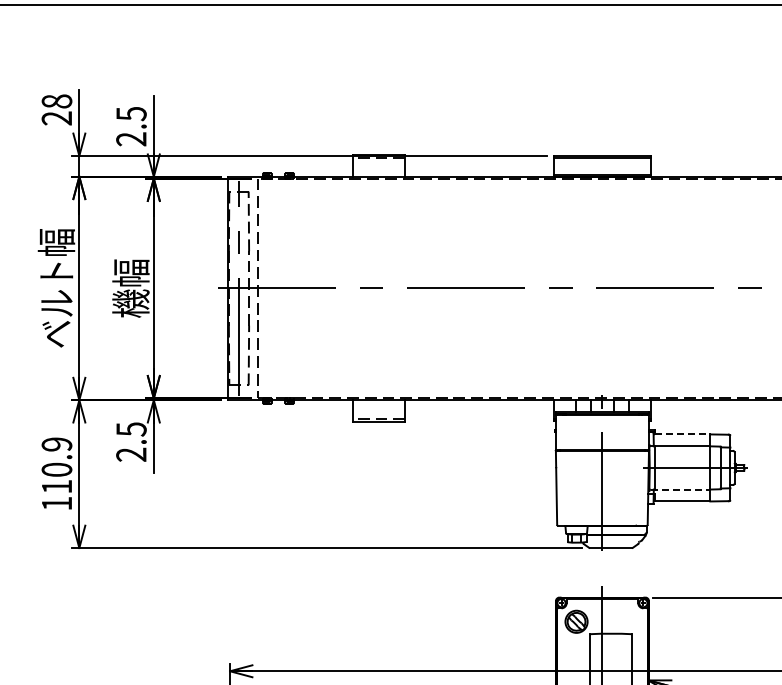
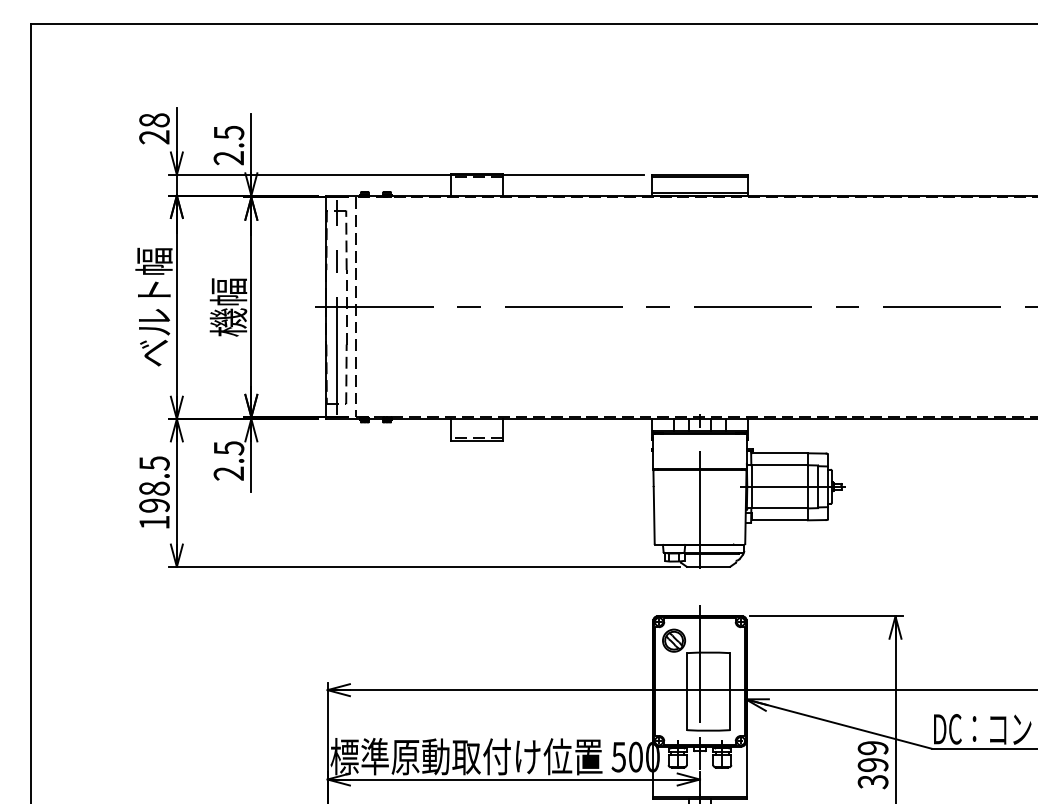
line: (682, 434) -> (780, 453), dashed -> solid
text: (56, 465) -> (154, 484), 110.9 -> 198.5
line: (680, 489) -> (778, 508), dashed -> solid

